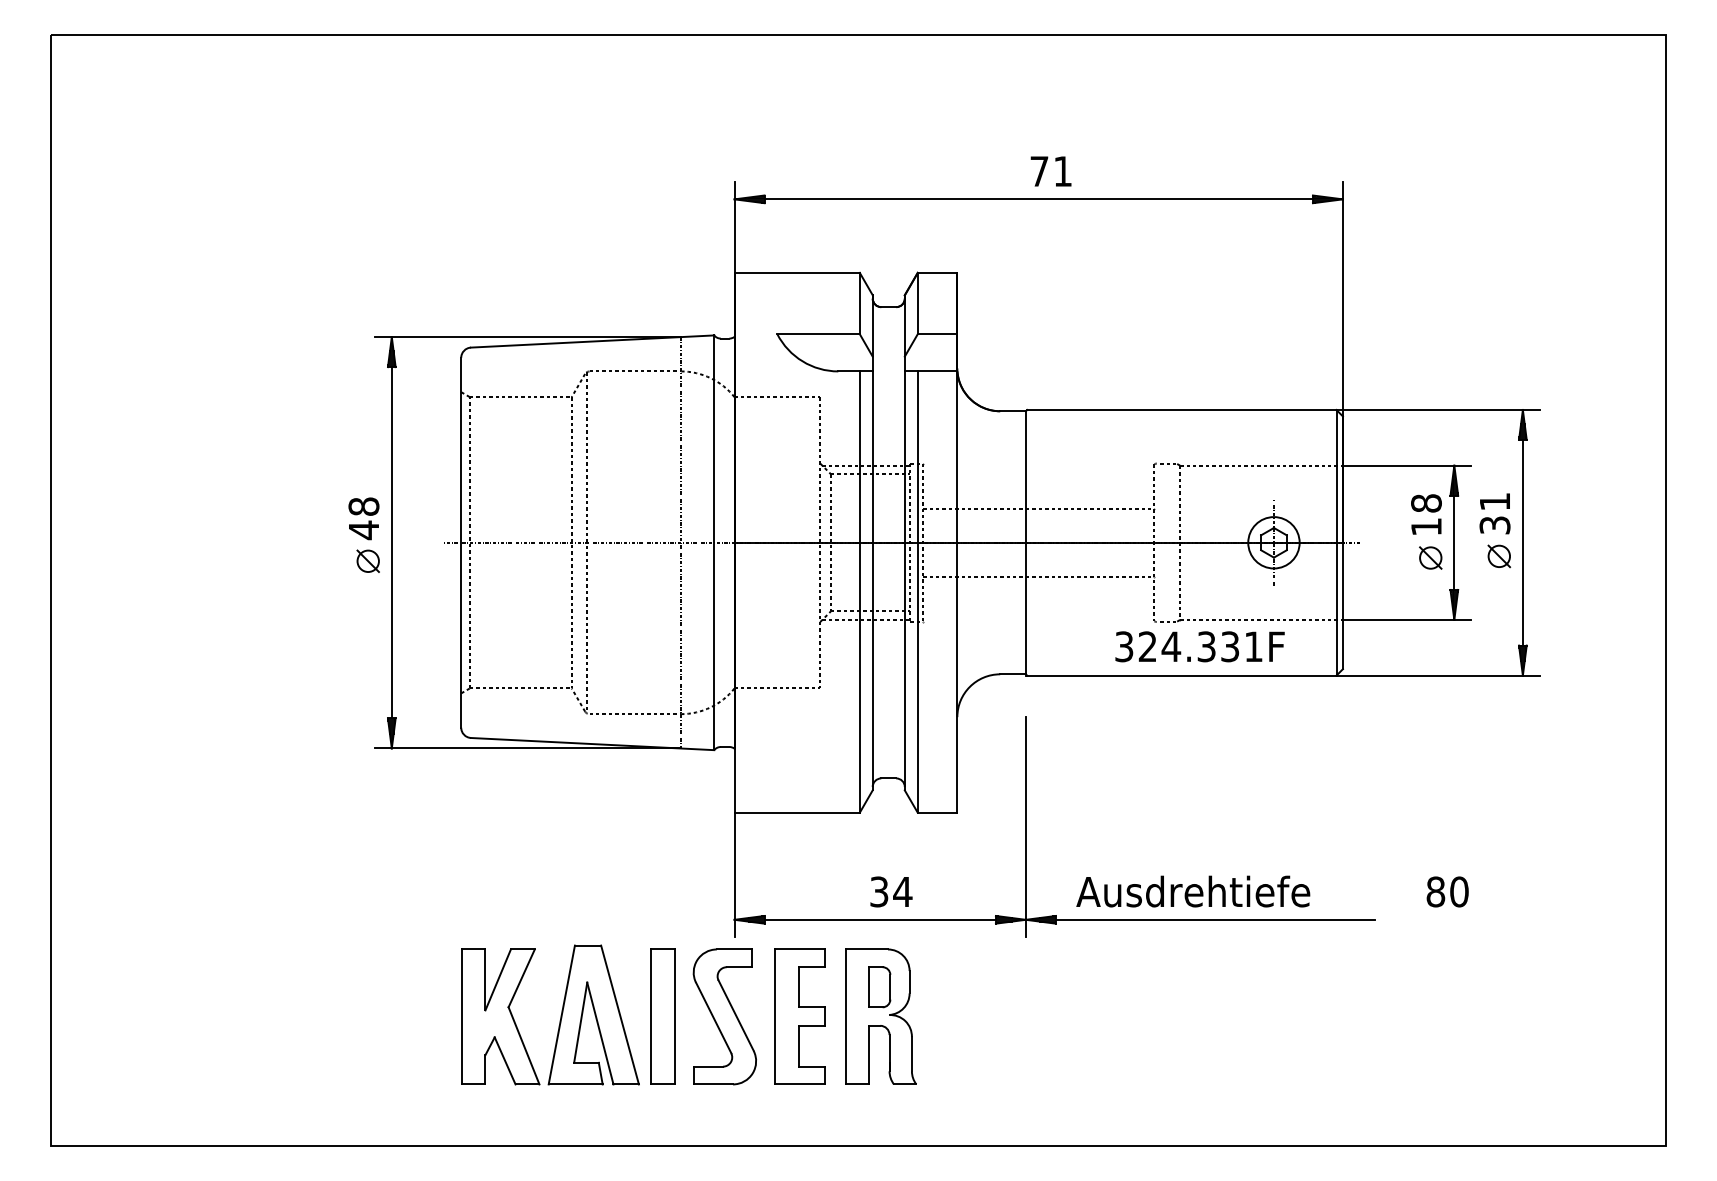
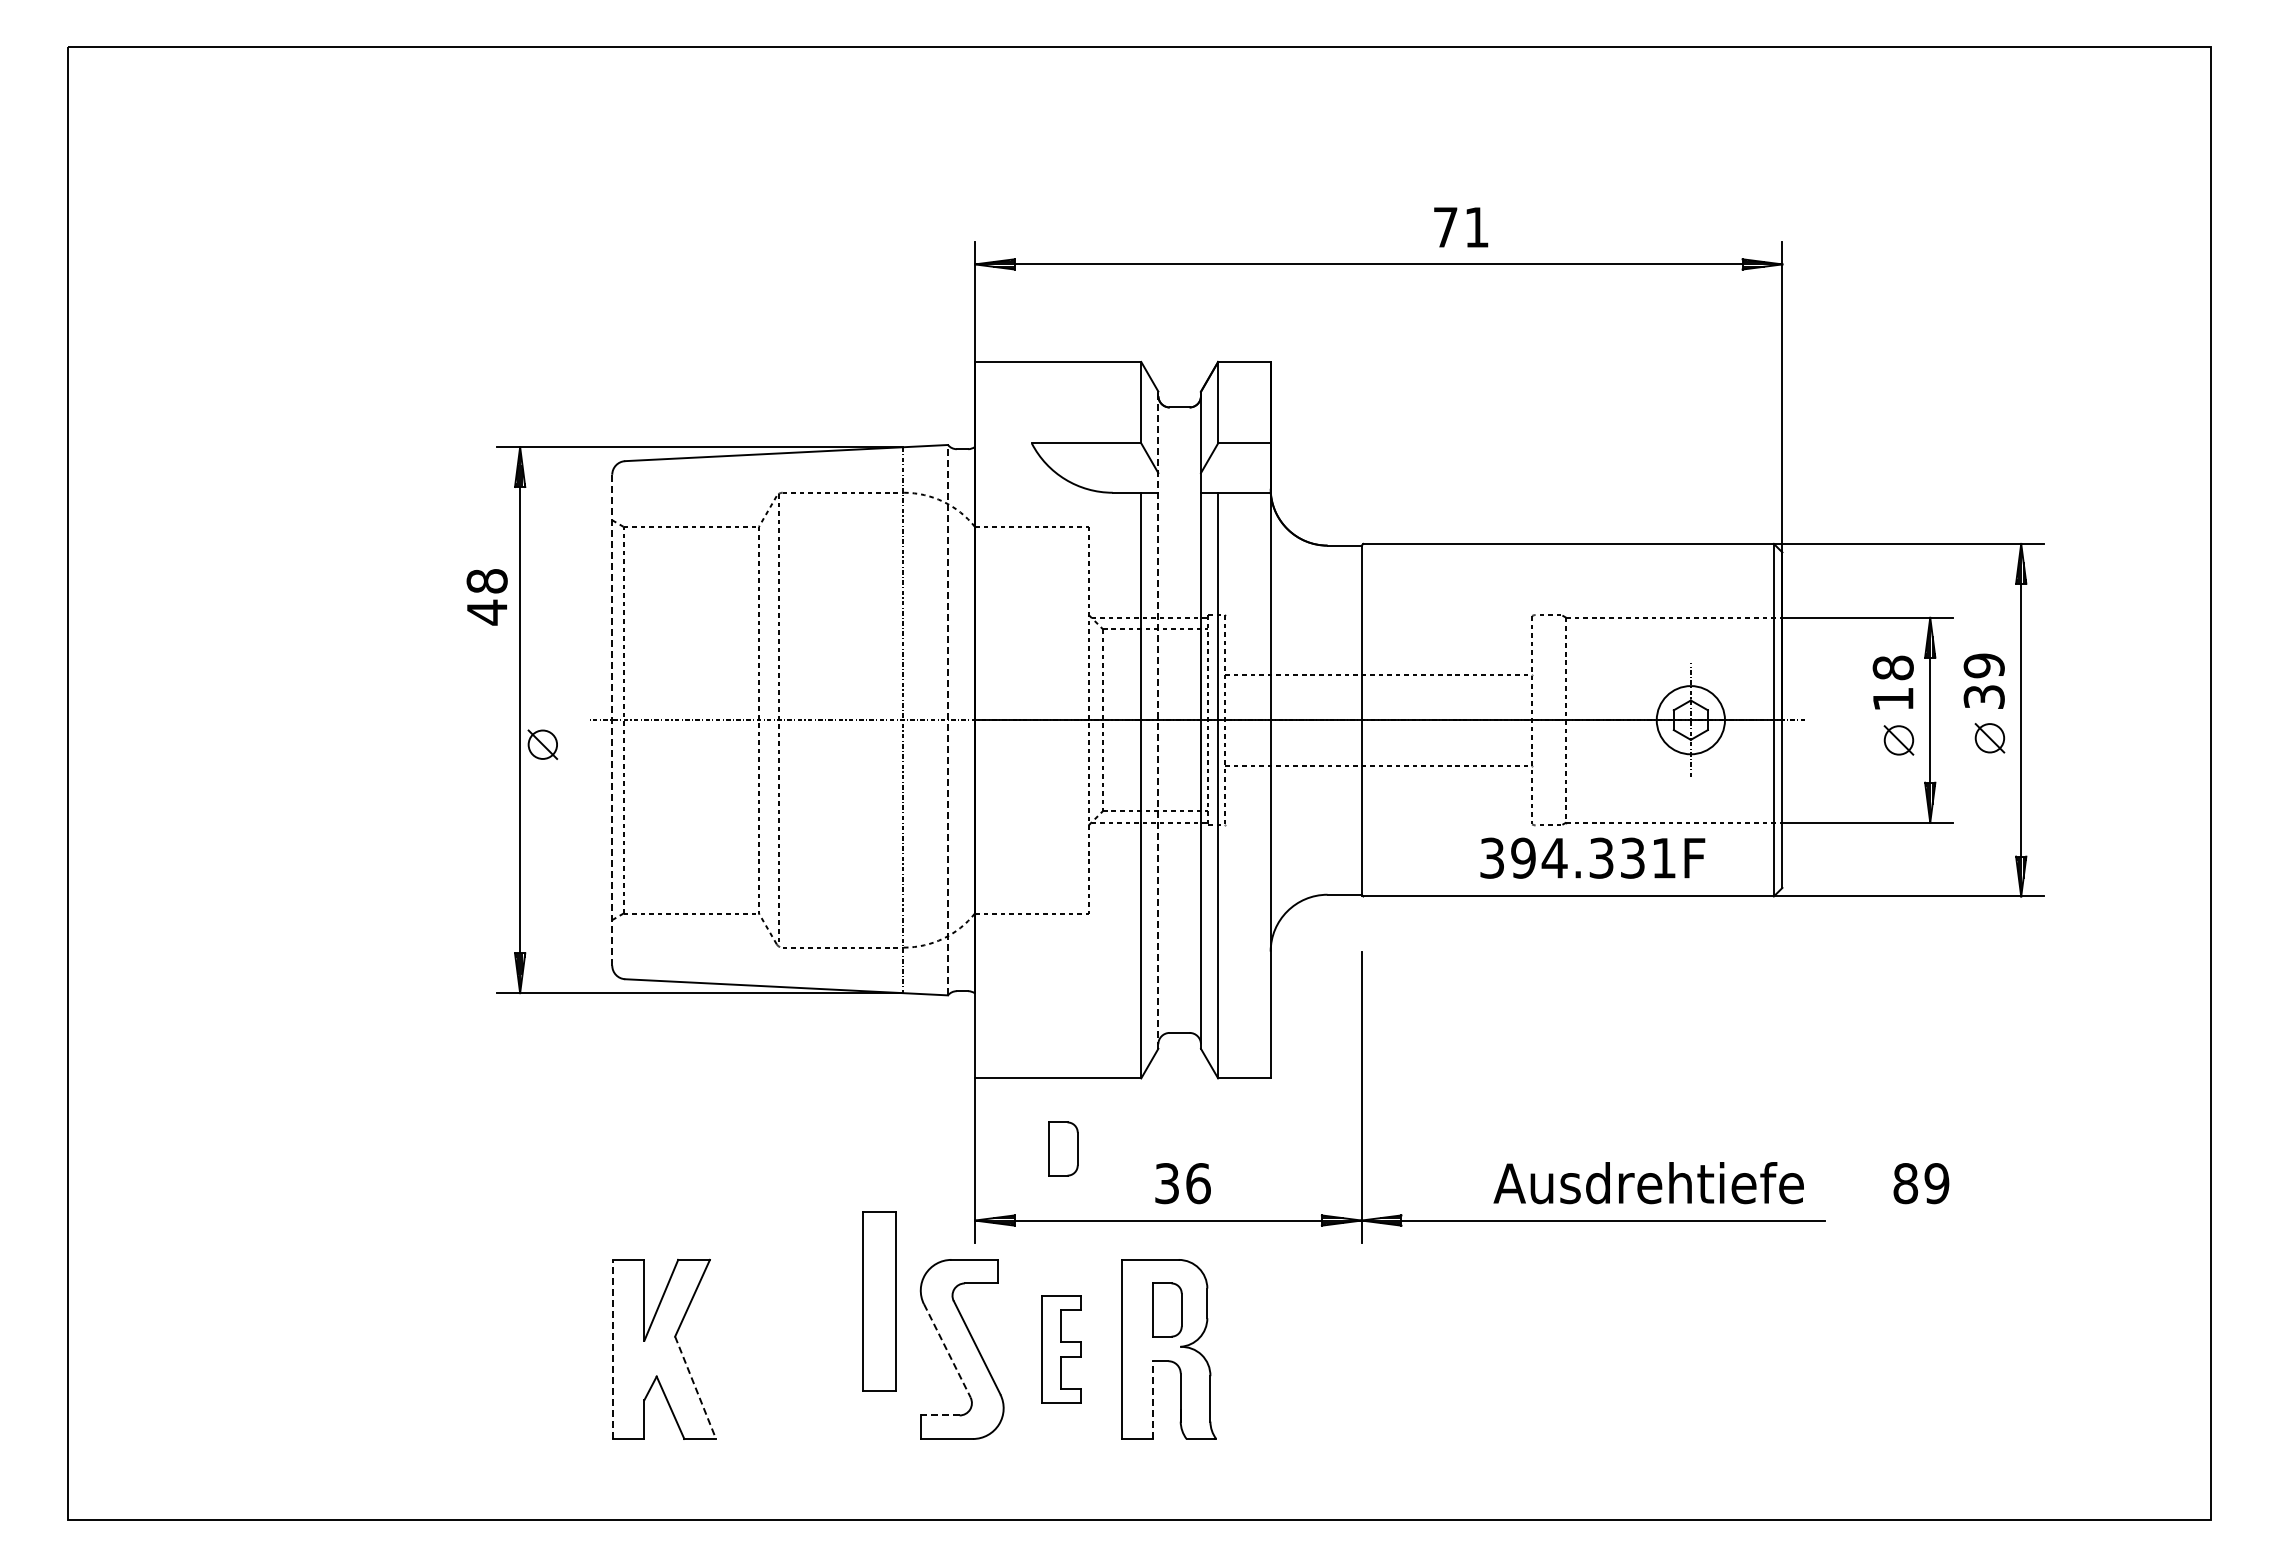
text: (1051, 171) -> (1461, 227), moved
text: (1494, 501) -> (1983, 665), 31 -> 39
text: (363, 518) -> (486, 597), moved
line: (461, 542) -> (612, 719), solid -> dashed
line: (714, 542) -> (948, 719), solid -> dashed
line: (872, 543) -> (1158, 720), solid -> dashed
part: (367, 561) -> (542, 744), moved
text: (1147, 646) -> (1523, 857), 324.331F -> 394.331F
part: (801, 865) -> (1063, 1148), added
text: (902, 891) -> (1198, 1183), 34 -> 36
text: (1193, 891) -> (1648, 1183), moved
text: (1459, 891) -> (1936, 1183), 80 -> 89
part: (594, 1014) -> (788, 1346), removed
line: (461, 1016) -> (612, 1349), solid -> dashed
part: (662, 1016) -> (879, 1301), moved
part: (799, 1016) -> (1061, 1349), size x0.6
line: (713, 1018) -> (947, 1351), solid -> dashed
line: (523, 1046) -> (695, 1388), solid -> dashed
line: (869, 1055) -> (1153, 1400), solid -> dashed
line: (707, 1066) -> (939, 1415), solid -> dashed

